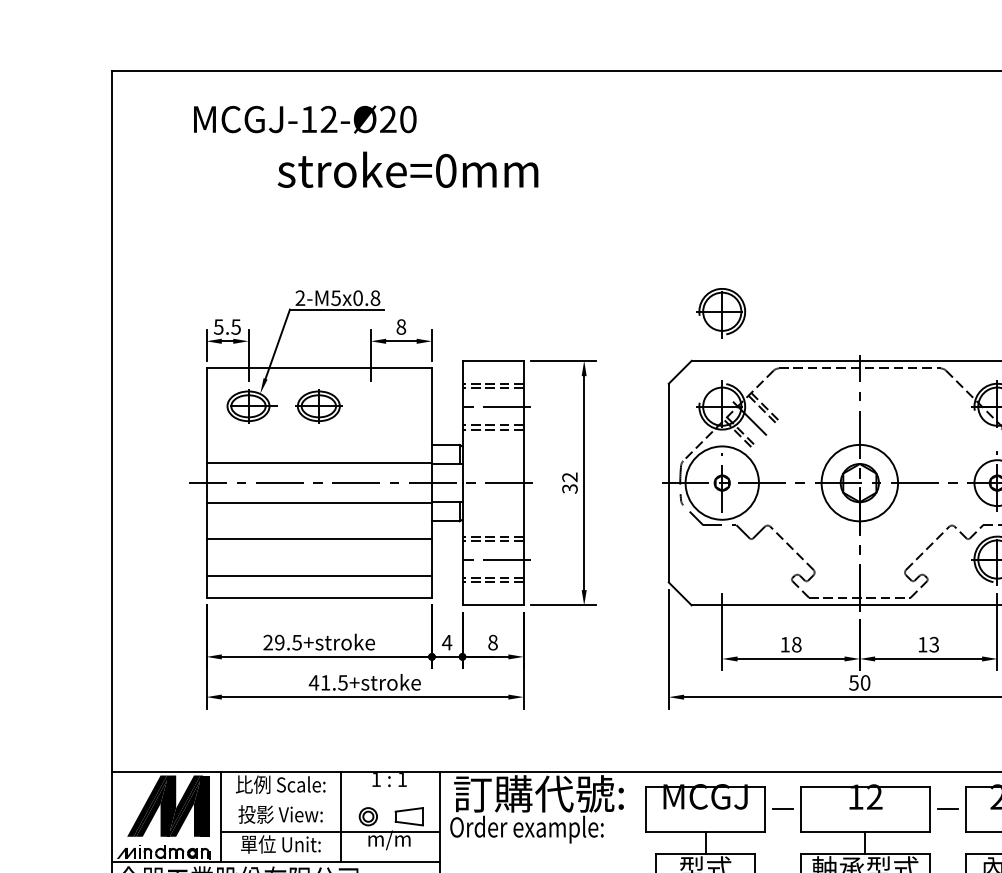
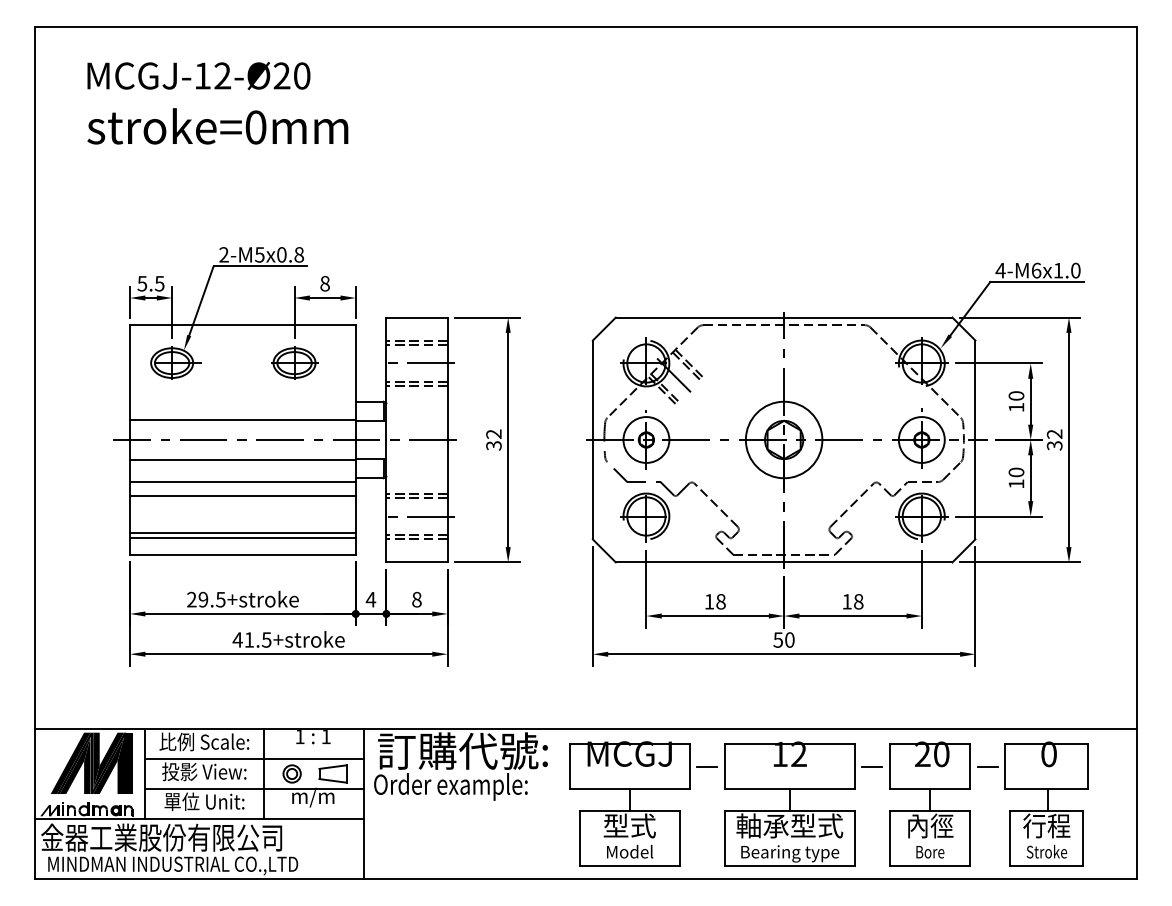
text: (304, 119) -> (198, 75), moved
text: (407, 169) -> (217, 126), moved
part: (721, 312) -> (645, 517), moved
part: (318, 405) -> (294, 362), moved
circle: (722, 482) -> (646, 439), size x0.62
line: (318, 525) -> (242, 482), added
line: (318, 581) -> (242, 538), added
text: (934, 644) -> (858, 601), 13 -> 18
line: (330, 802) -> (254, 759), added

